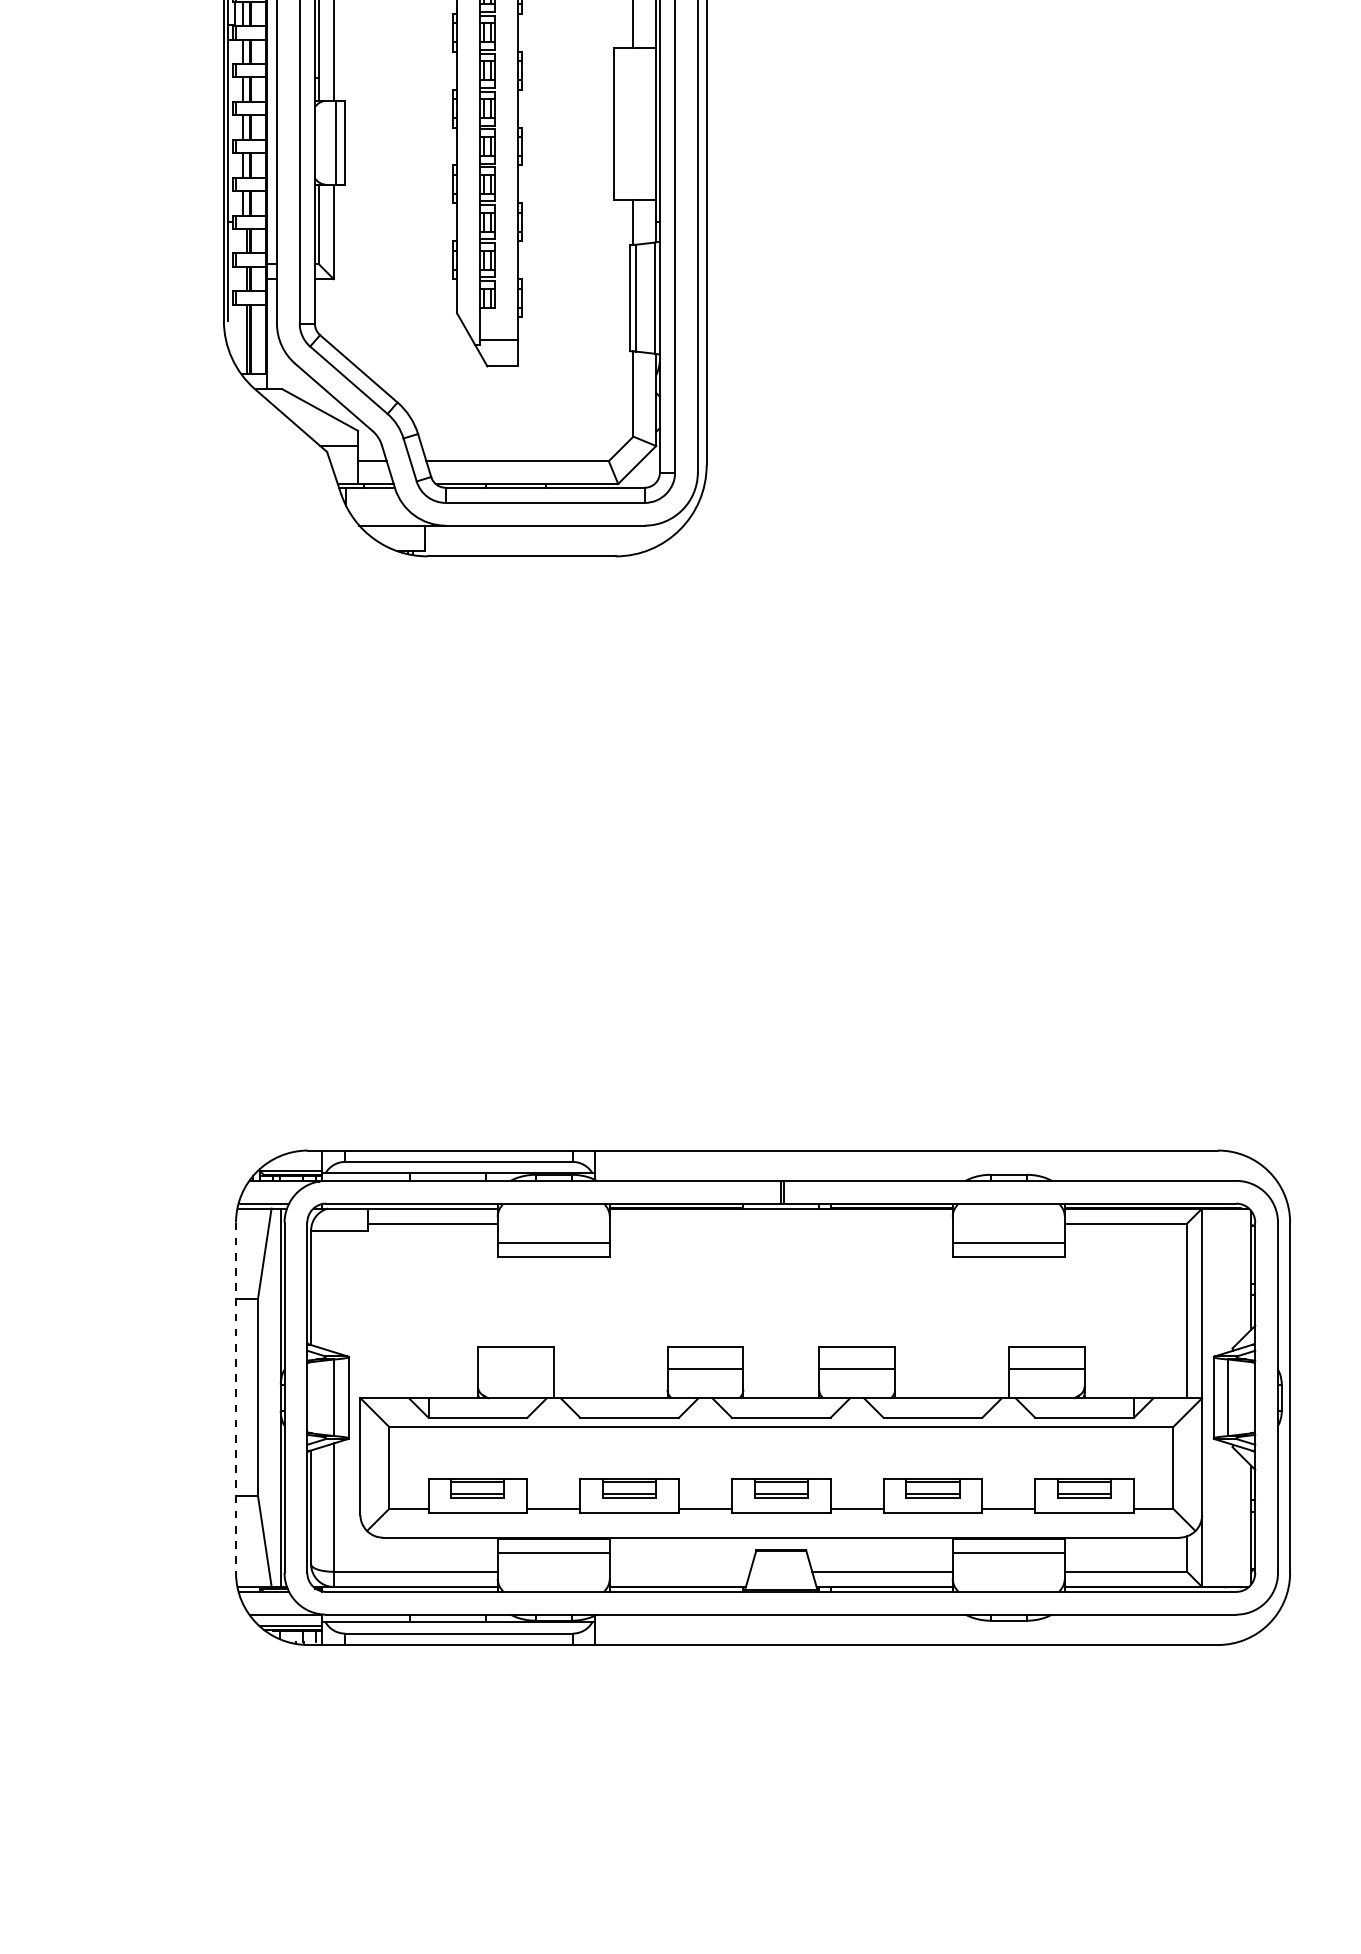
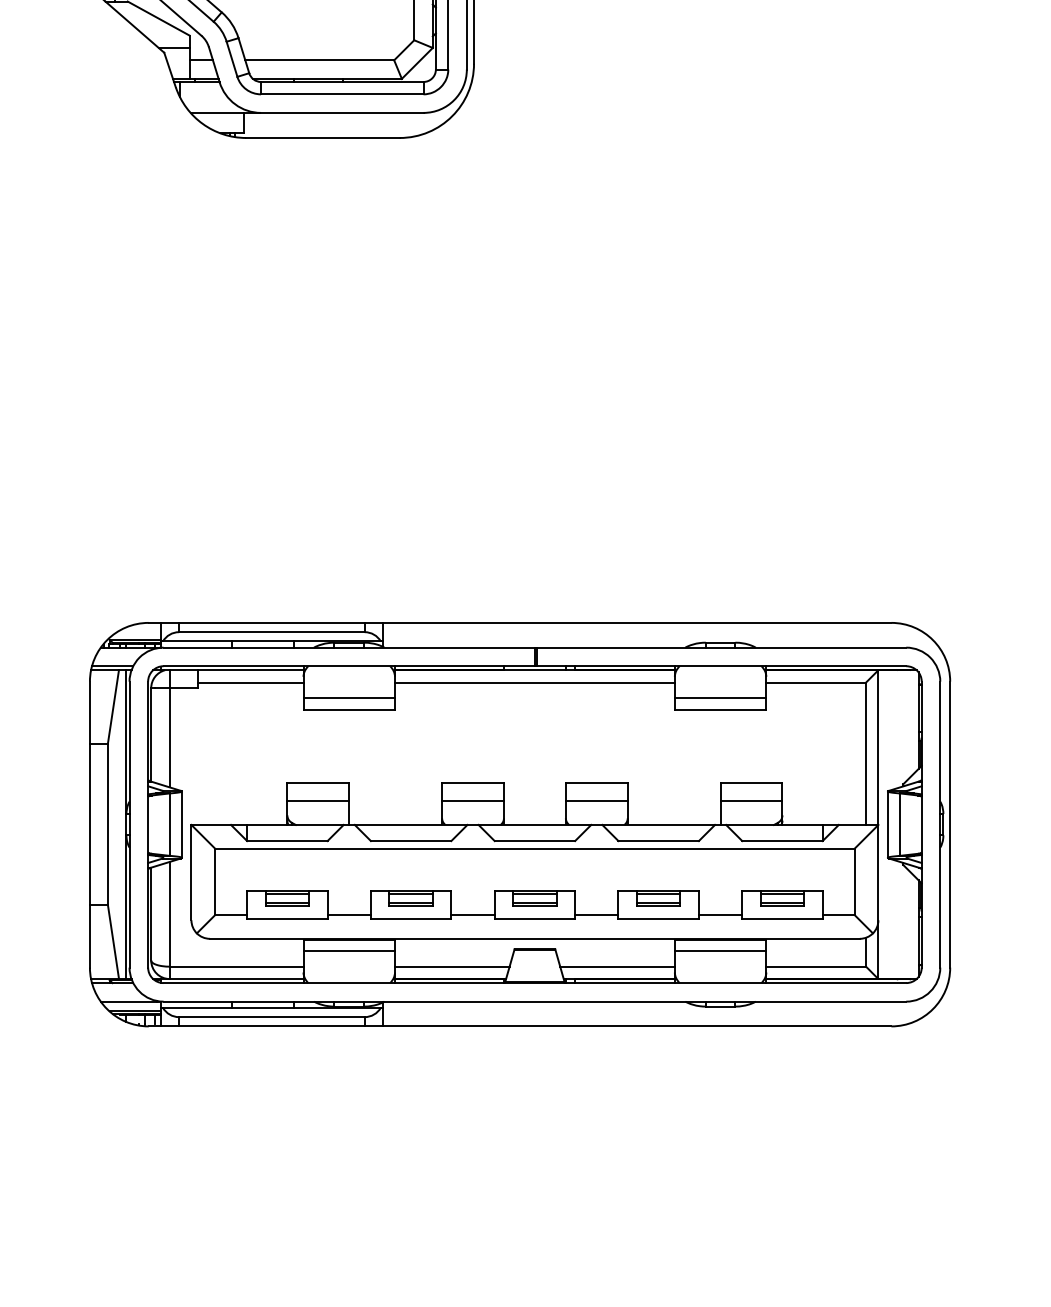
line: (780, 1223) -> (534, 682), added
line: (333, 1280) -> (169, 728), added
line: (515, 1369) -> (318, 801), added
line: (236, 1398) -> (90, 825), dashed -> solid
line: (679, 1571) -> (451, 966), added

